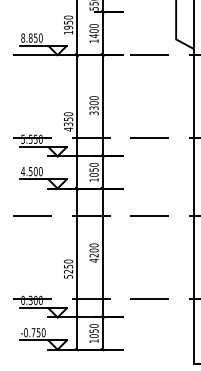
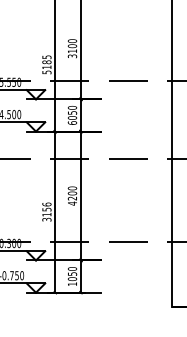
text: (93, 108) -> (71, 51), 3300 -> 3100
text: (68, 121) -> (46, 64), 4350 -> 5185
text: (93, 179) -> (71, 122), 1050 -> 6050
text: (68, 268) -> (46, 211), 5250 -> 3156

